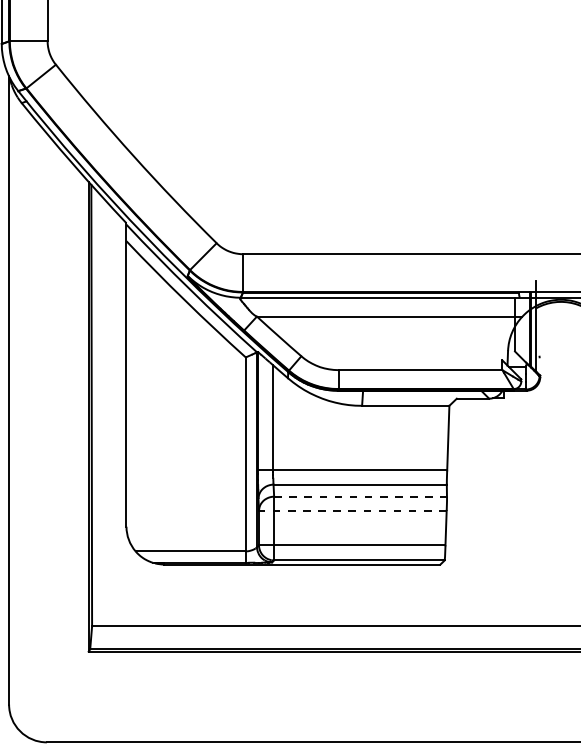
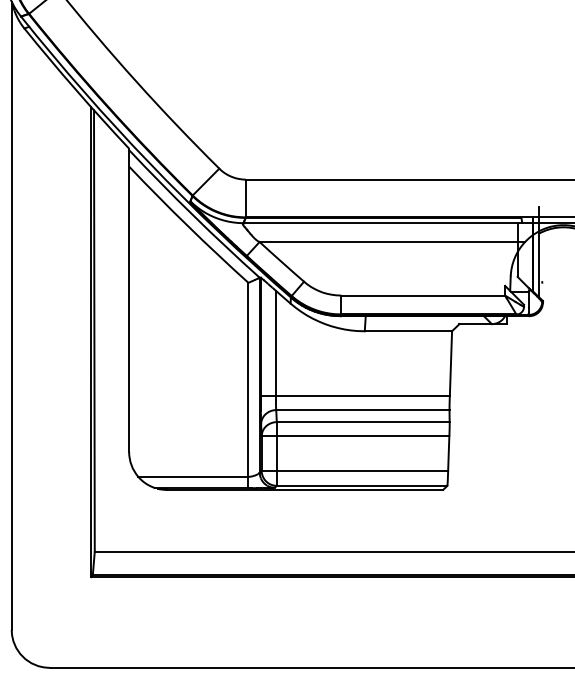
line: (361, 496) -> (364, 421), dashed -> solid
line: (352, 510) -> (355, 435), dashed -> solid

